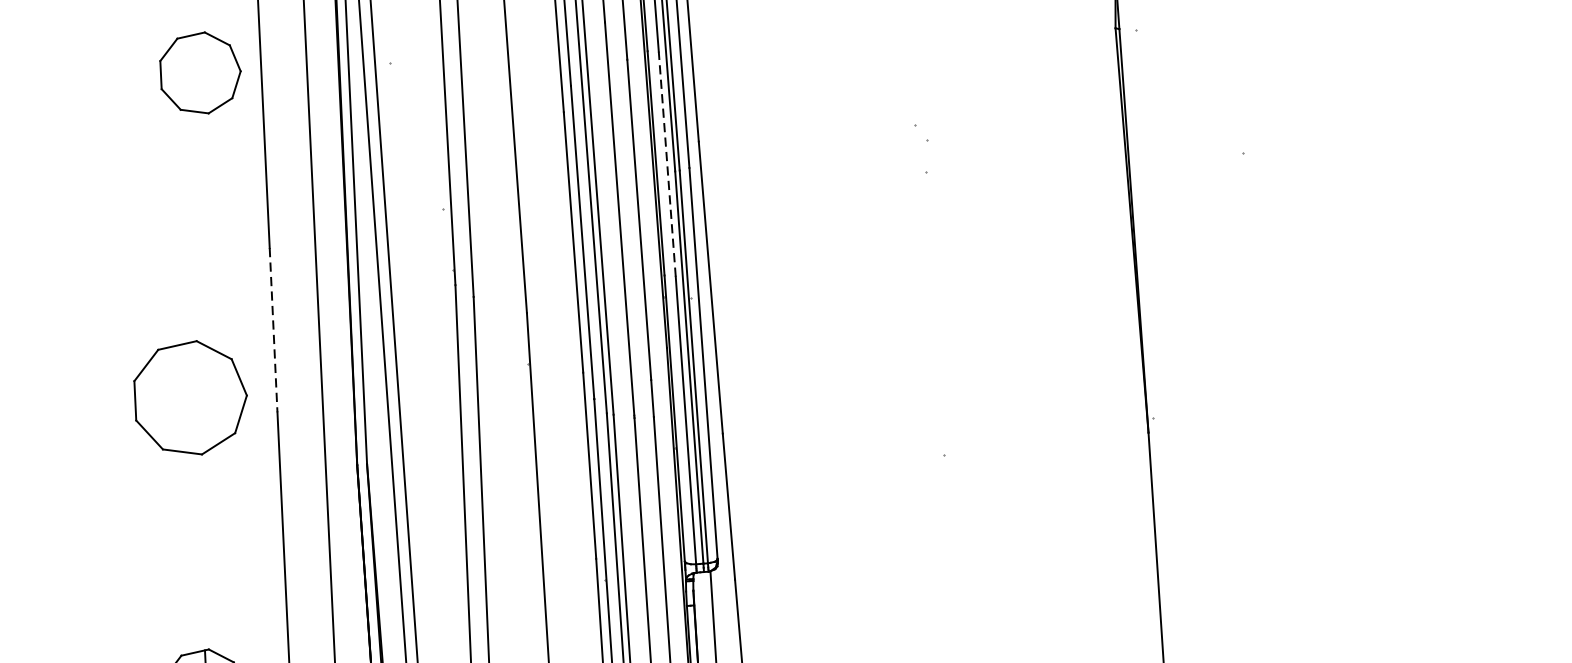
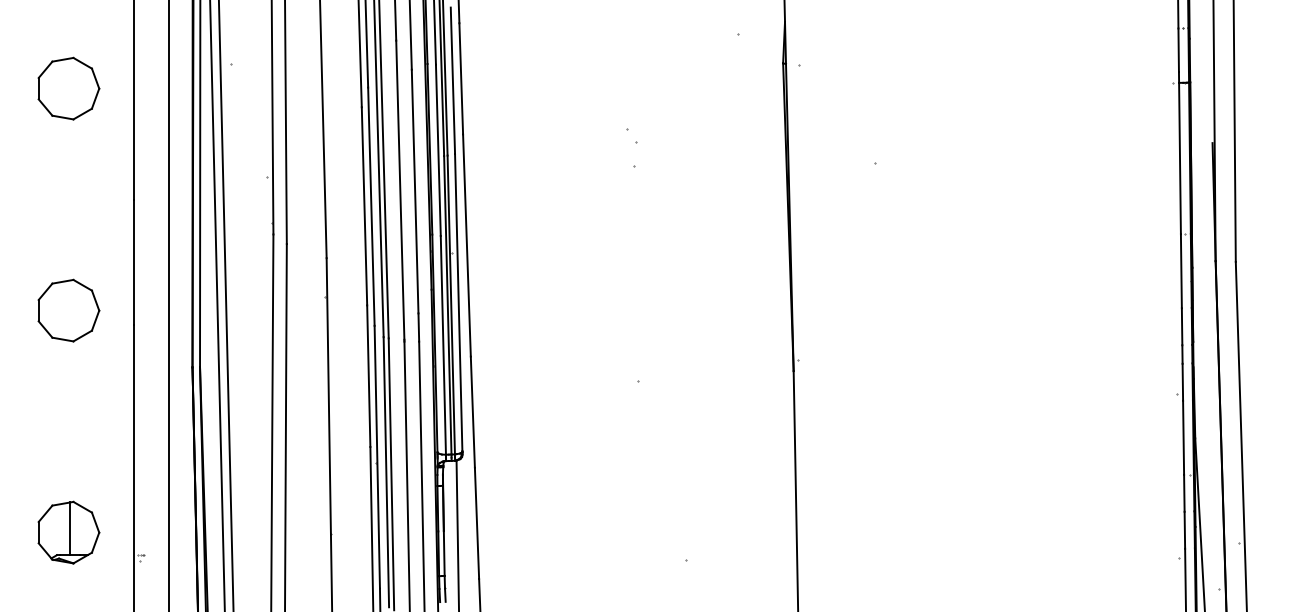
part: (200, 73) -> (68, 88), moved
line: (667, 164) -> (438, 150), dashed -> solid
line: (273, 330) -> (133, 262), dashed -> solid
part: (190, 397) -> (68, 310), size x0.71

